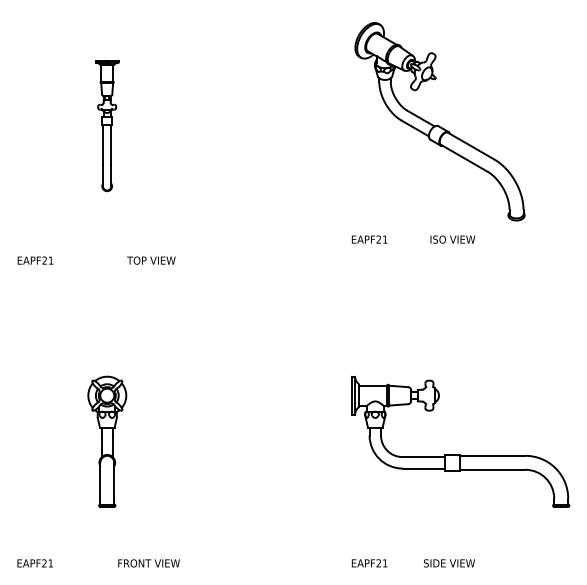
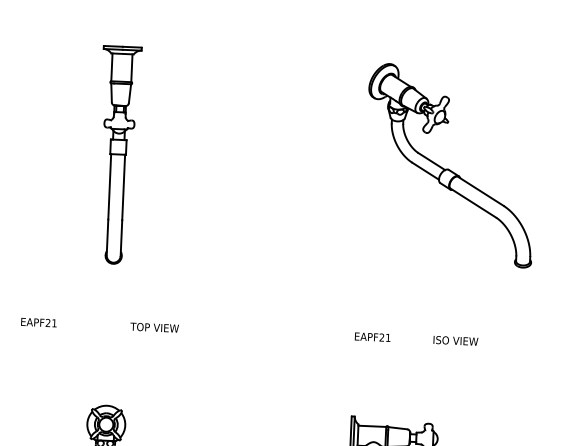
part: (106, 125) -> (117, 154), size x1.67
text: (413, 239) -> (416, 339), moved
text: (96, 260) -> (99, 325), moved

